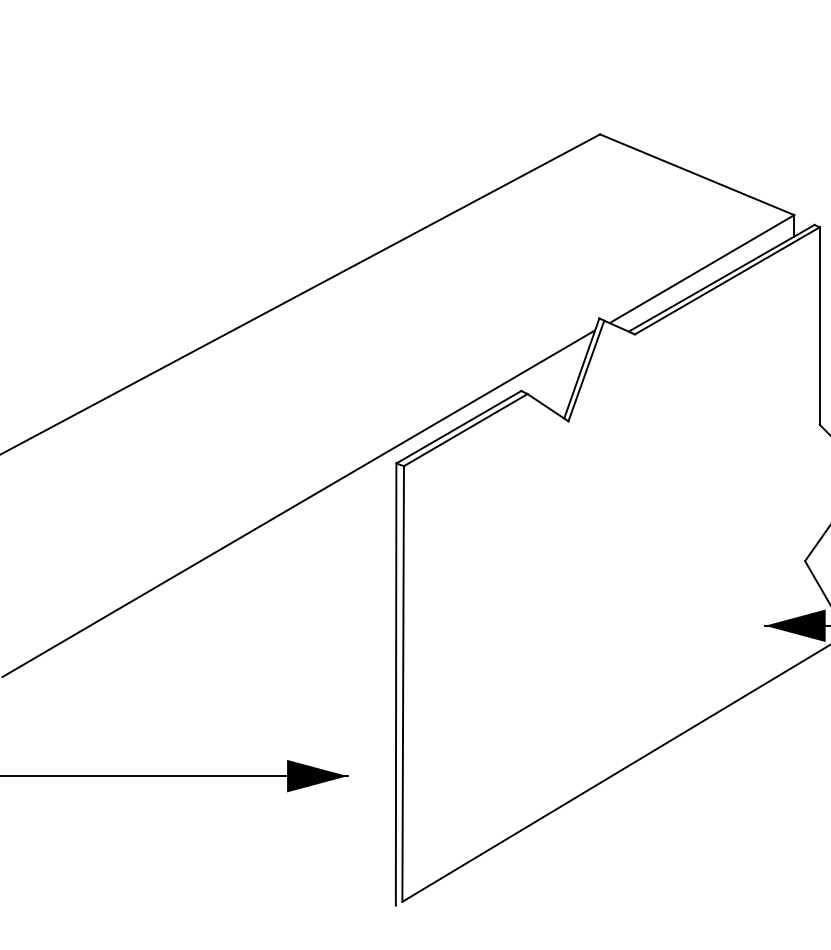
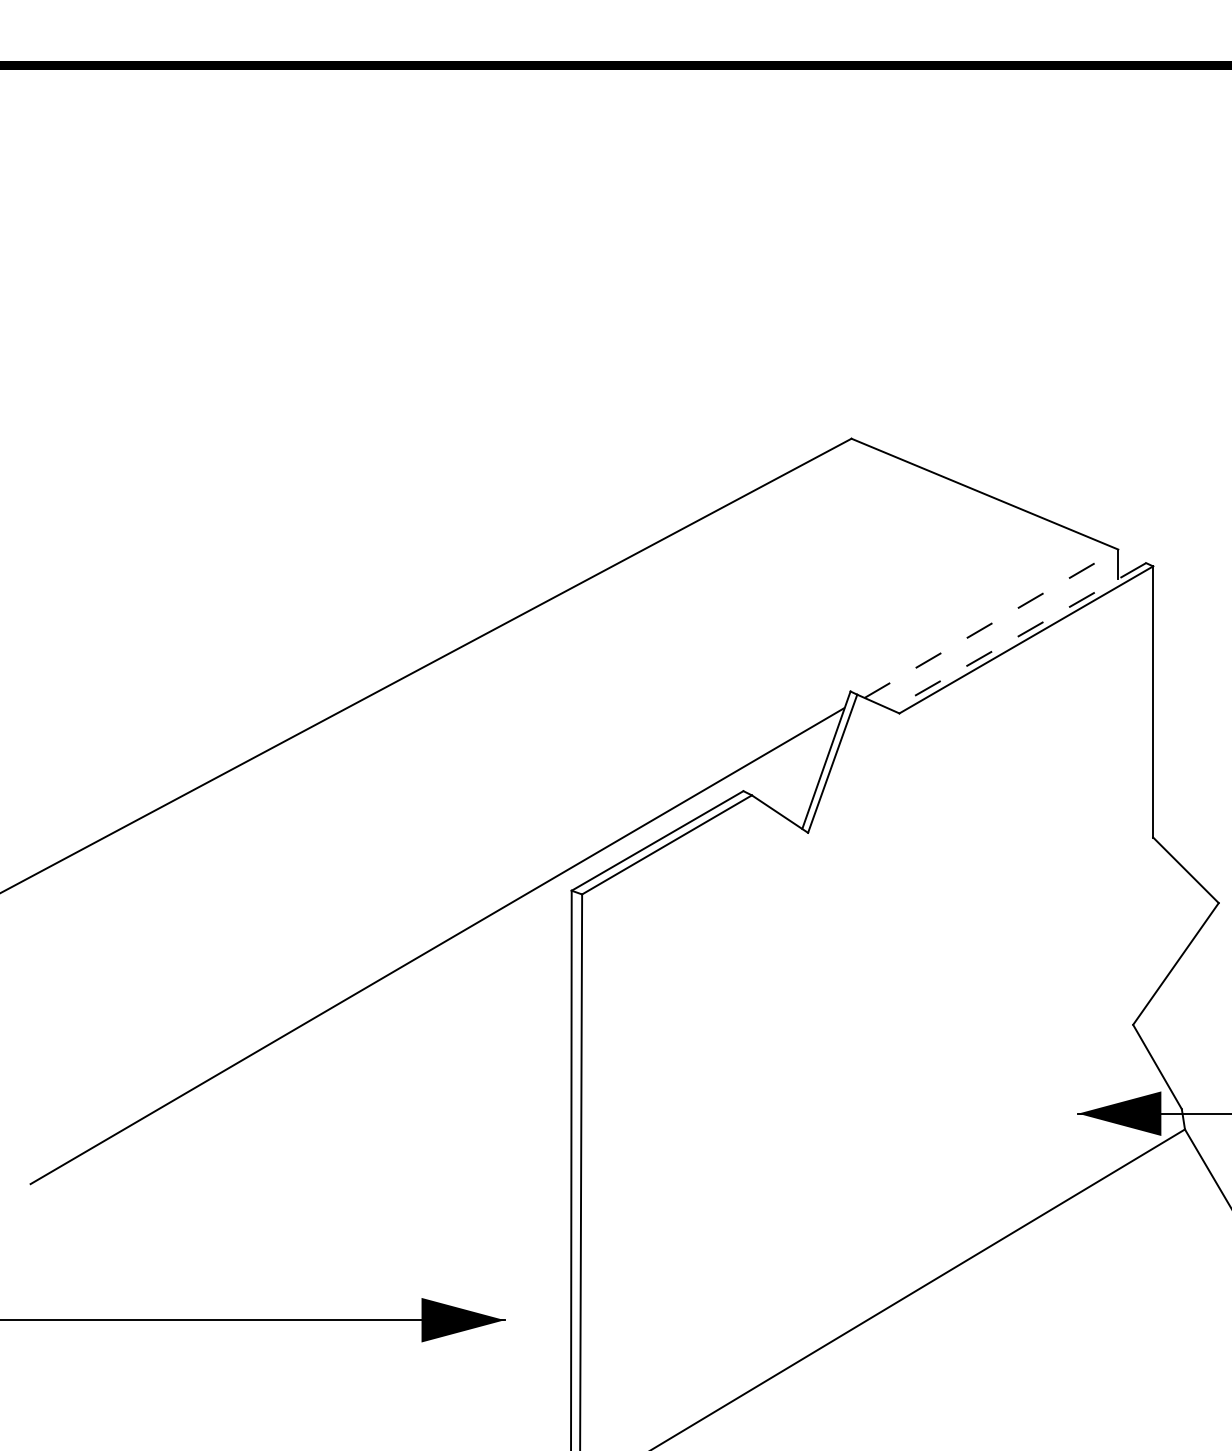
line: (701, 268) -> (991, 623), solid -> dashed
line: (721, 278) -> (1018, 636), solid -> dashed

